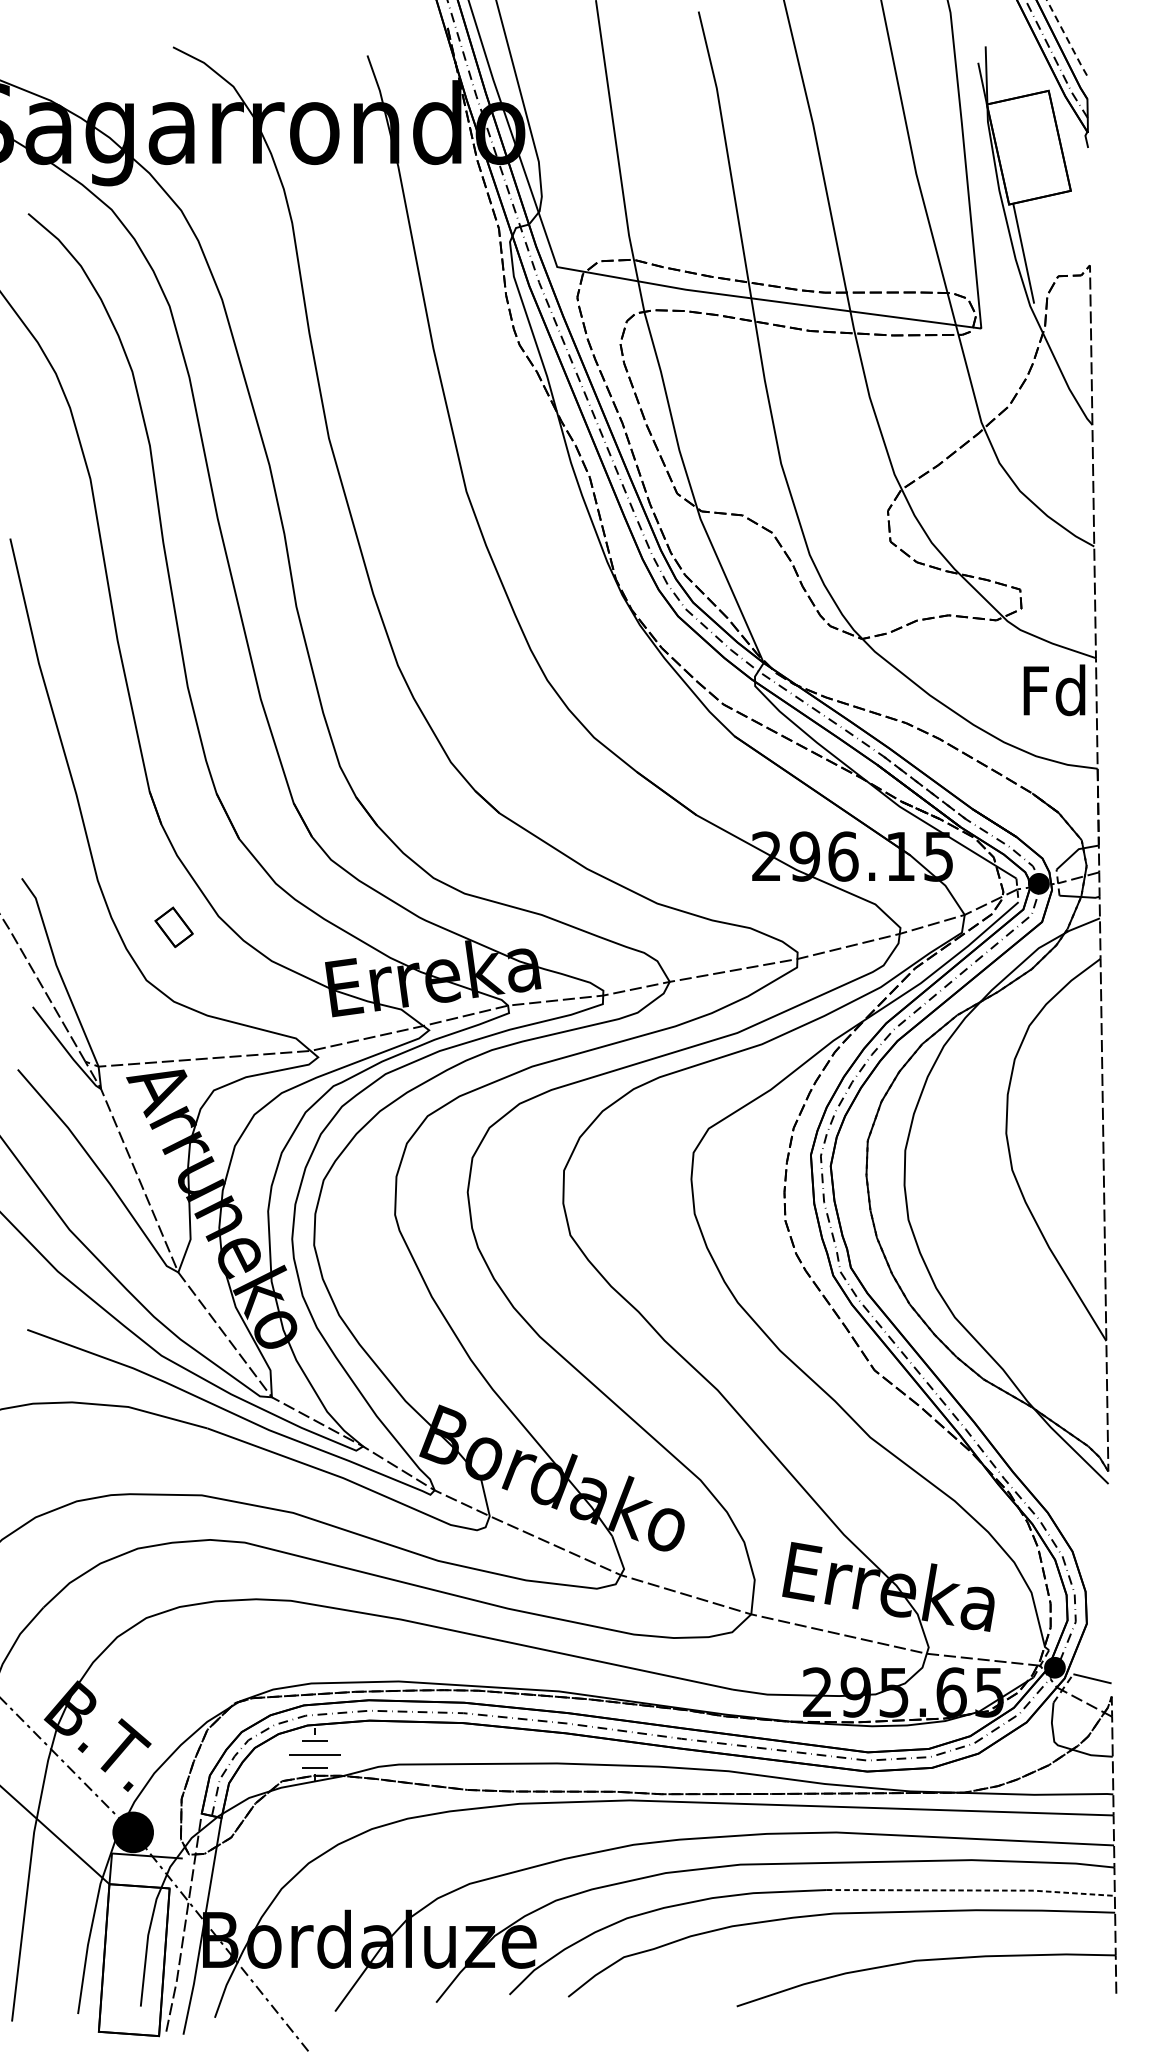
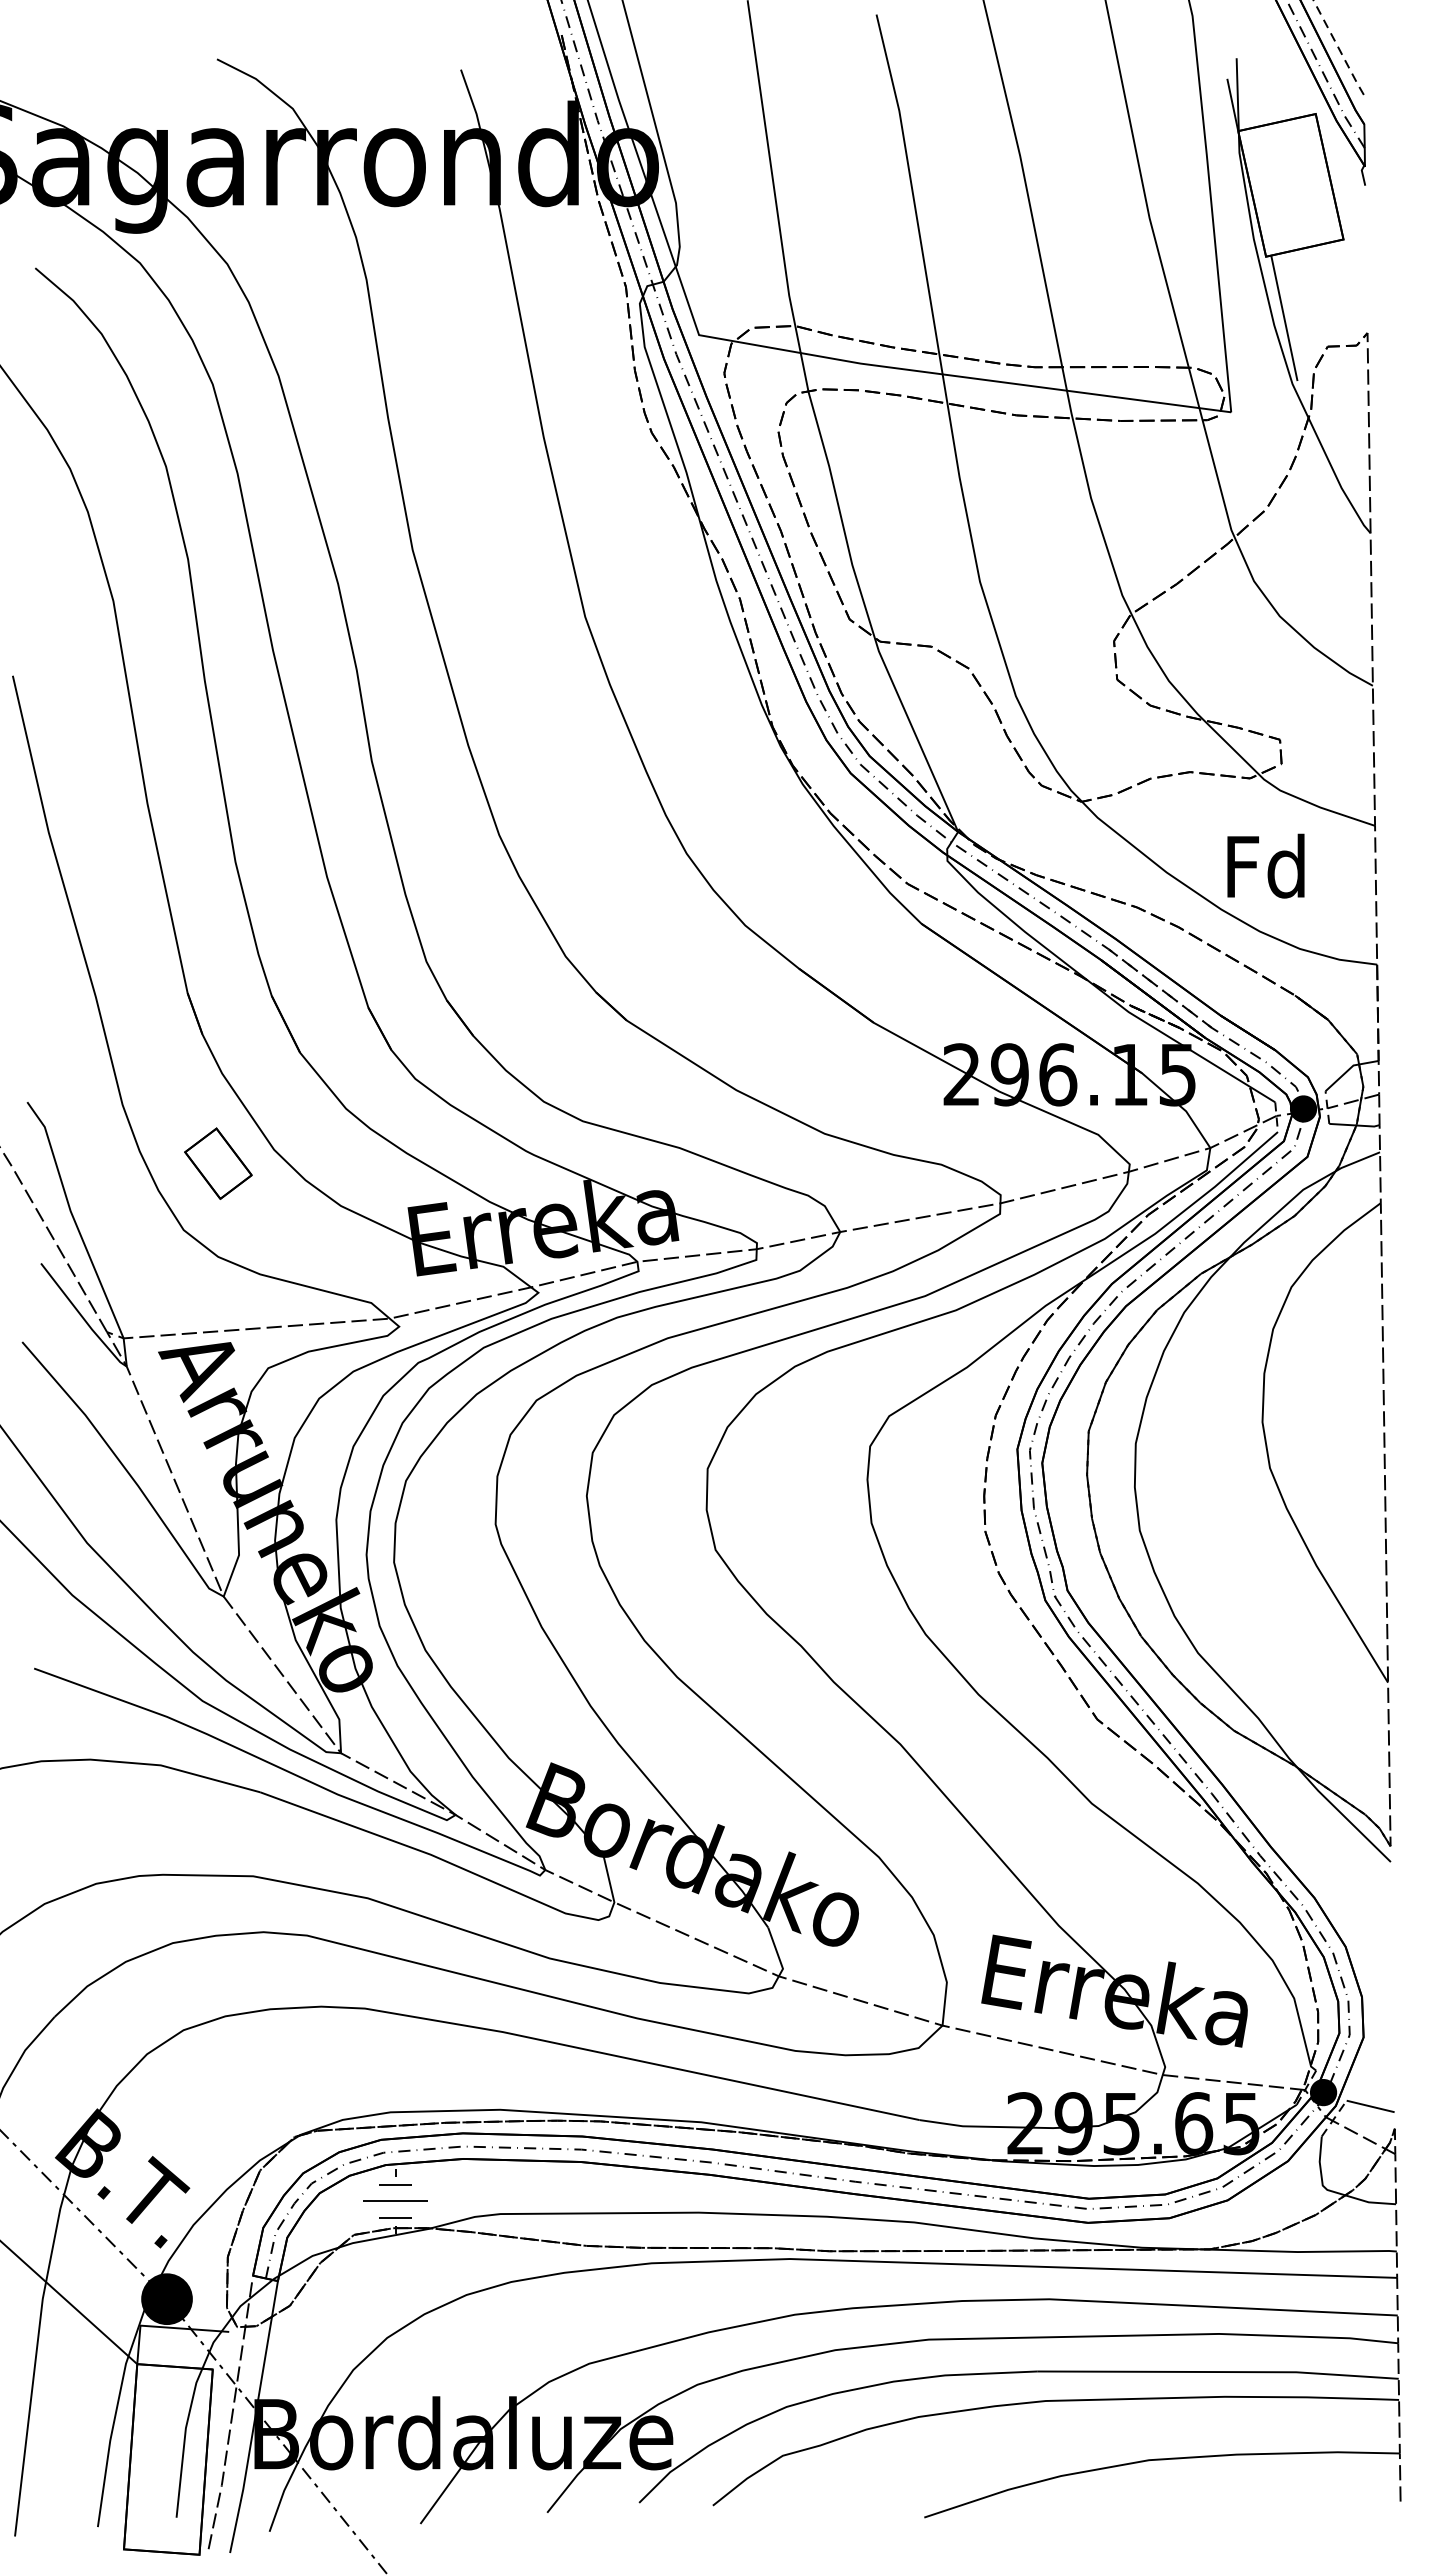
text: (1054, 689) -> (1265, 865), moved
part: (174, 927) -> (218, 1163), size x1.43
line: (971, 1890) -> (1218, 2372), dashed -> solid

